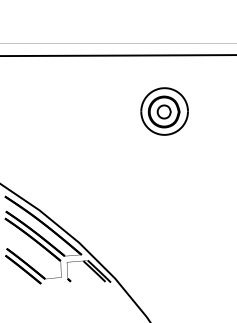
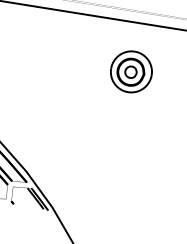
part: (164, 111) -> (131, 71), moved

